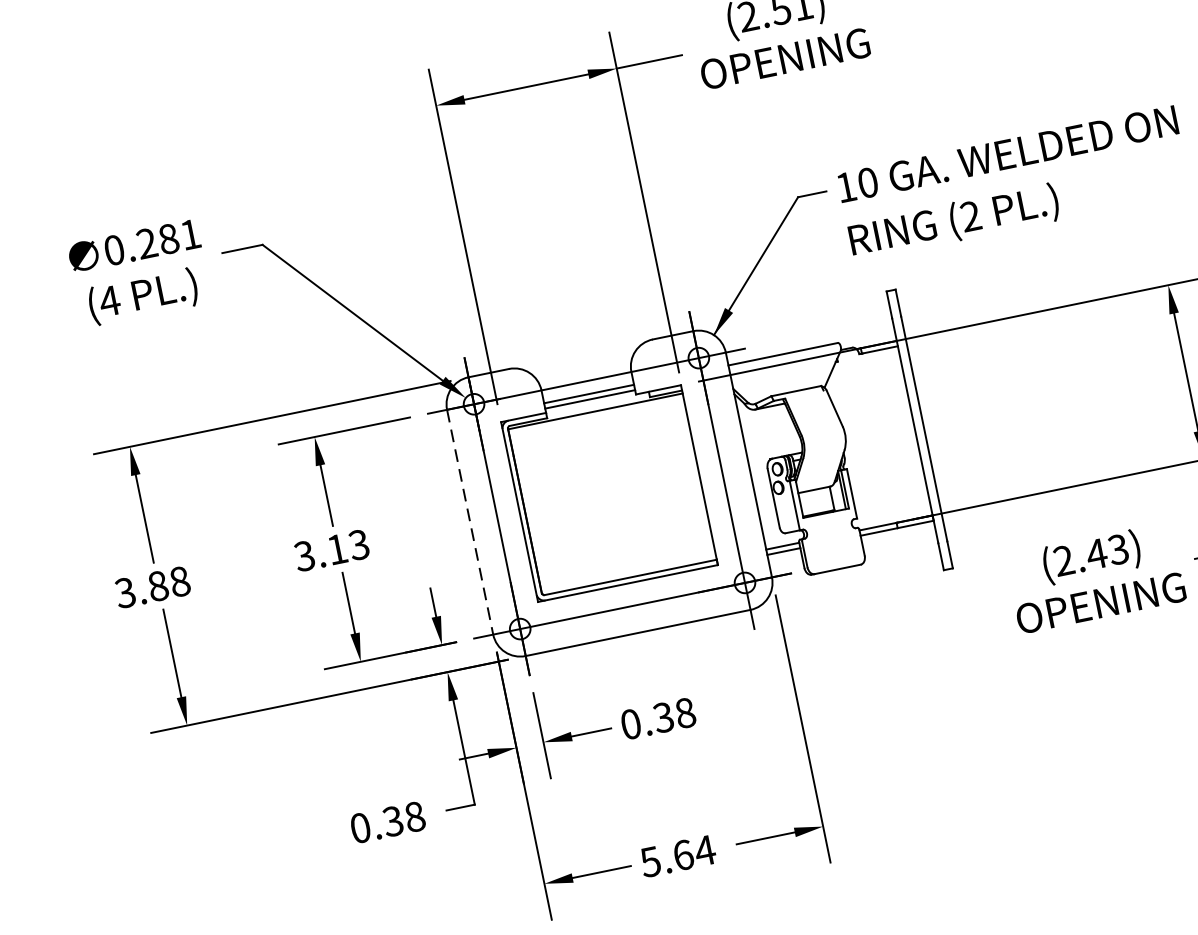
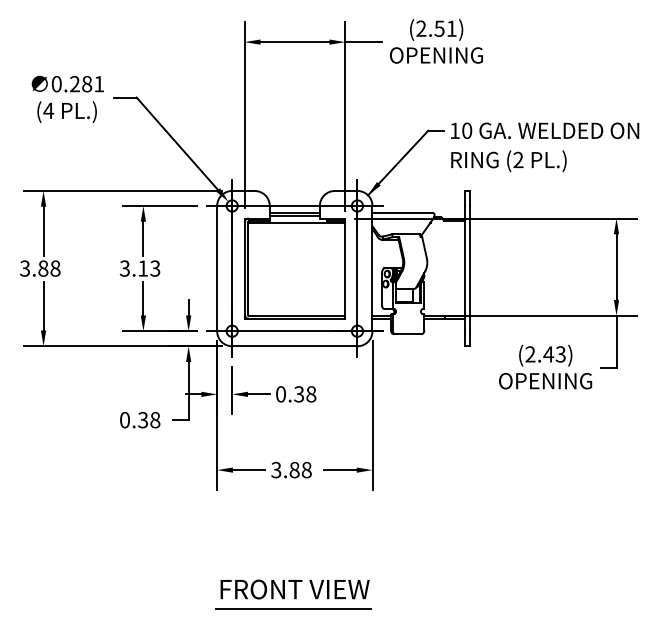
line: (470, 521) -> (217, 268), dashed -> solid
text: (677, 855) -> (291, 469), 5.64 -> 3.88

